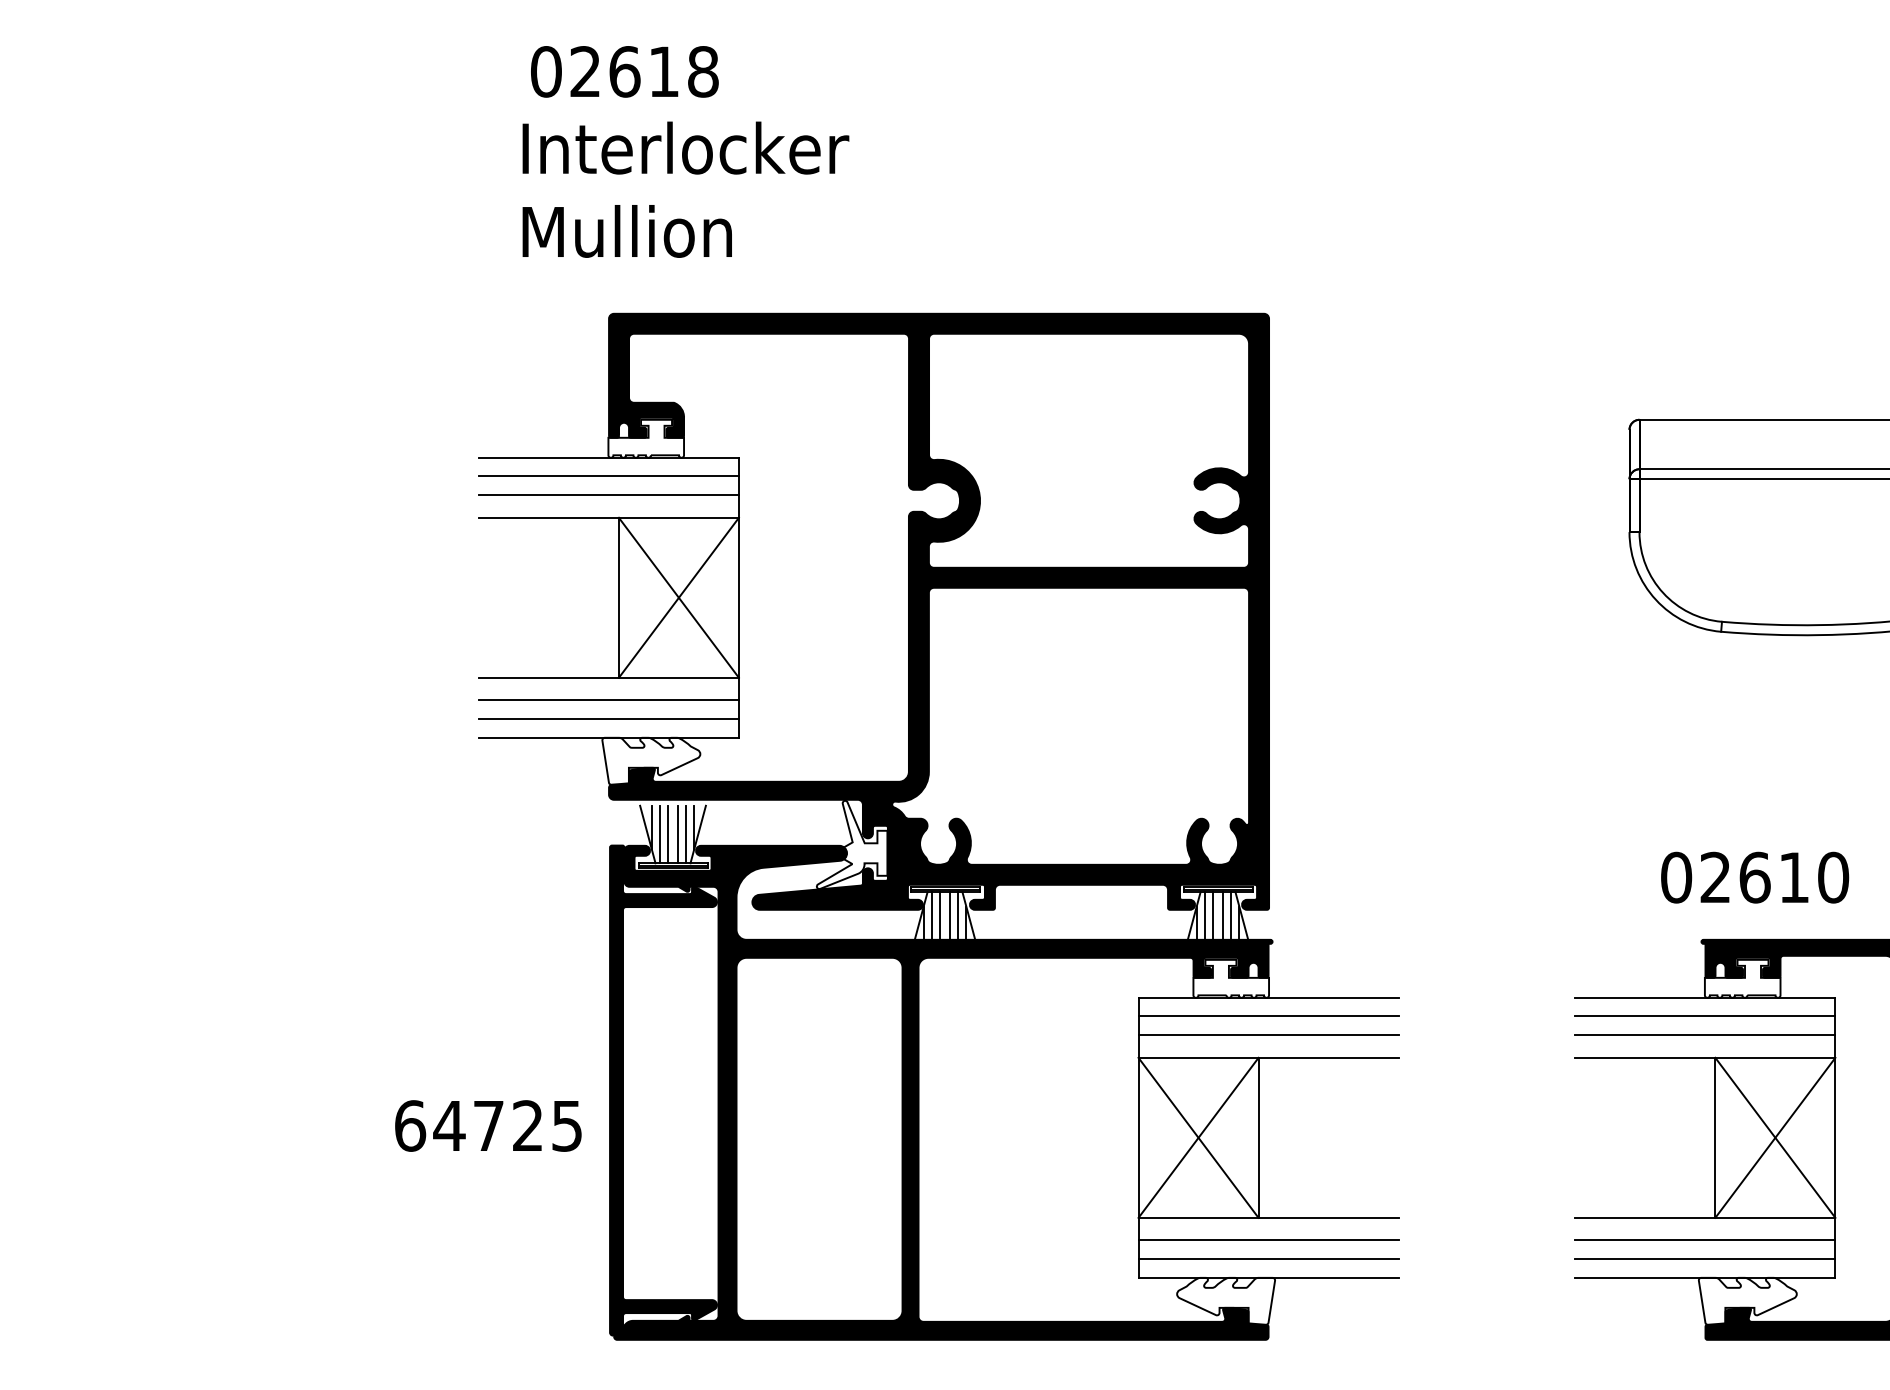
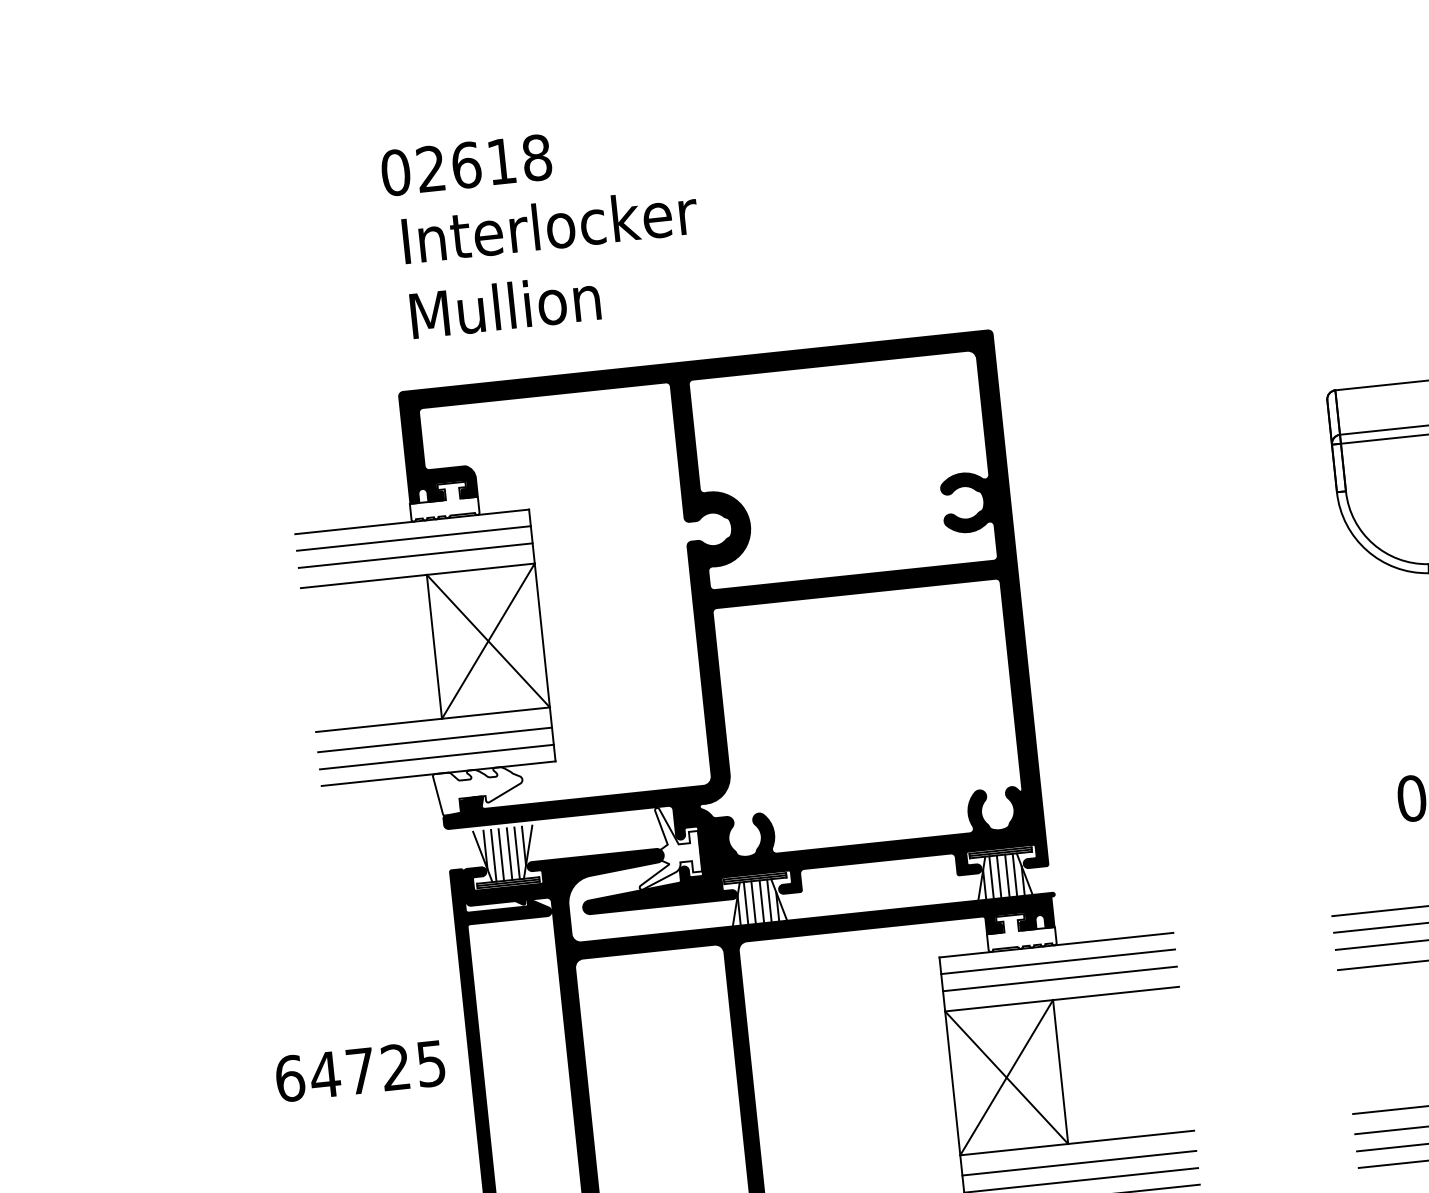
text: (624, 71) -> (466, 164), moved
text: (685, 189) -> (553, 263), moved
text: (488, 1125) -> (360, 1070), moved

